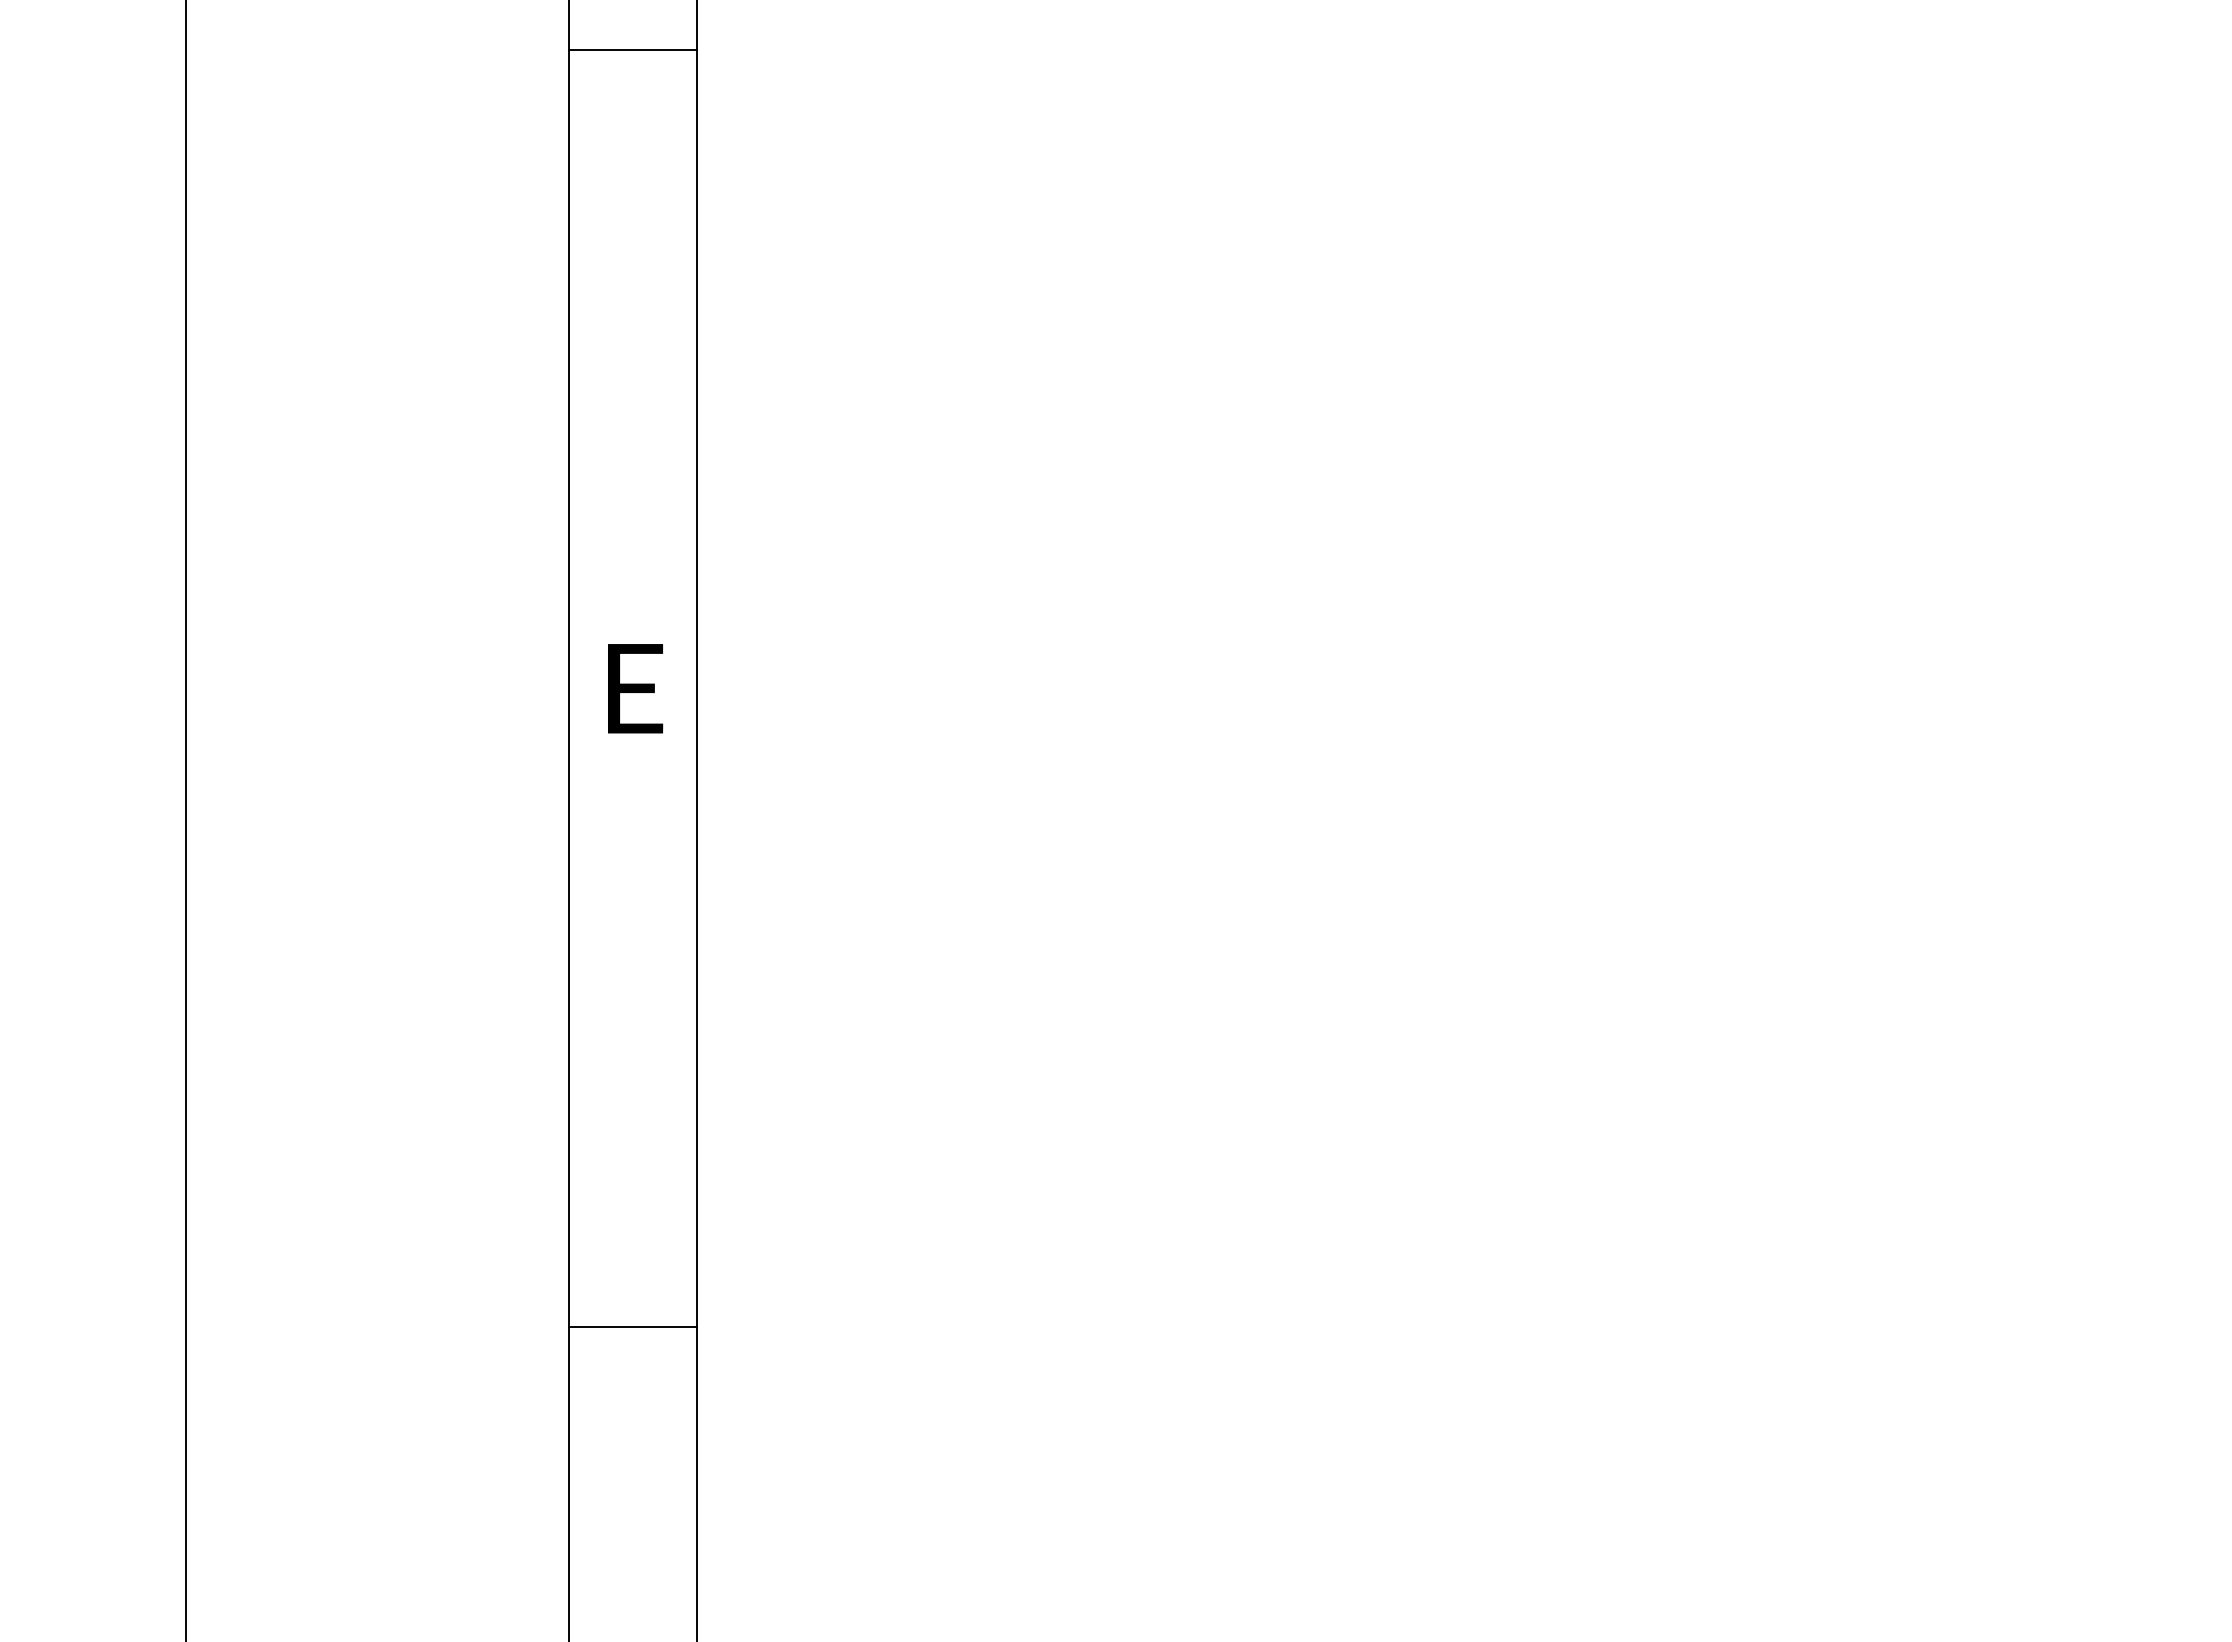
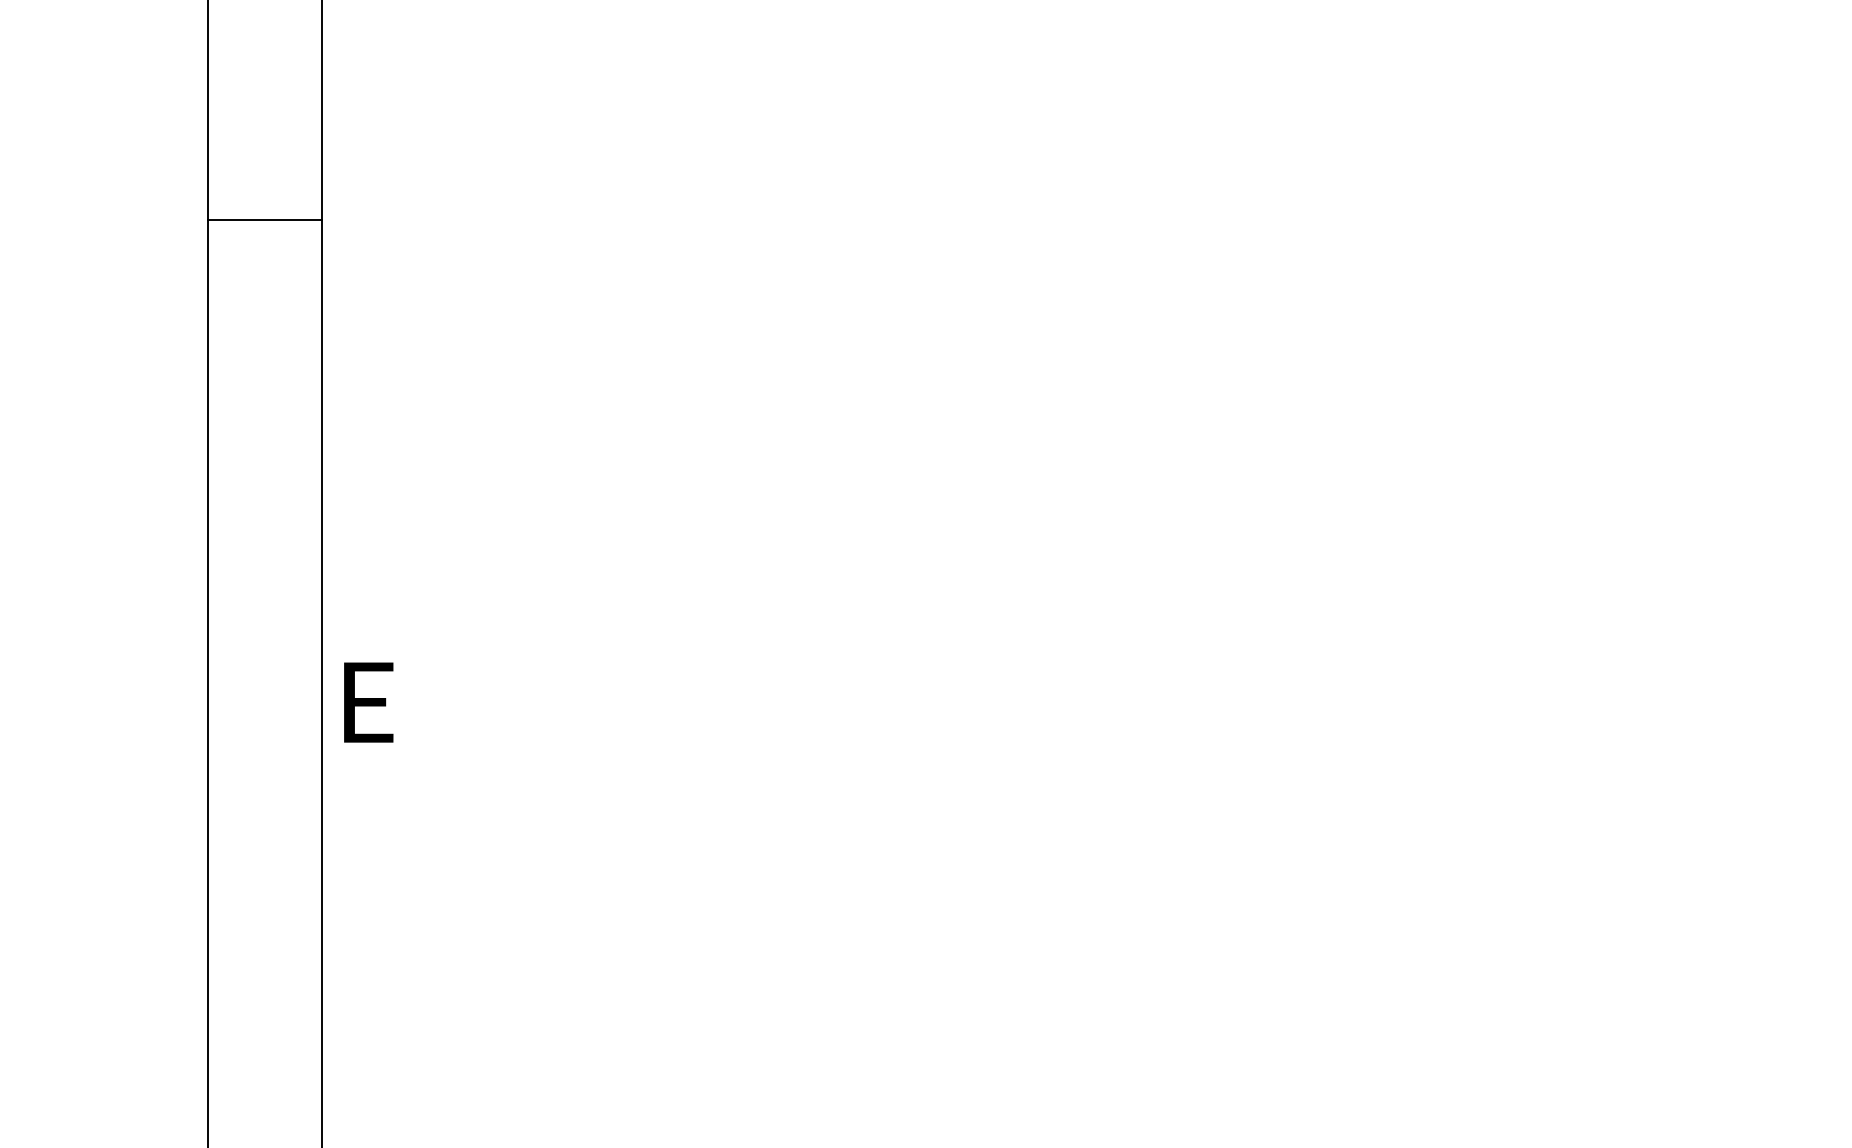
line: (632, 49) -> (264, 219), moved
text: (635, 688) -> (368, 702), moved

